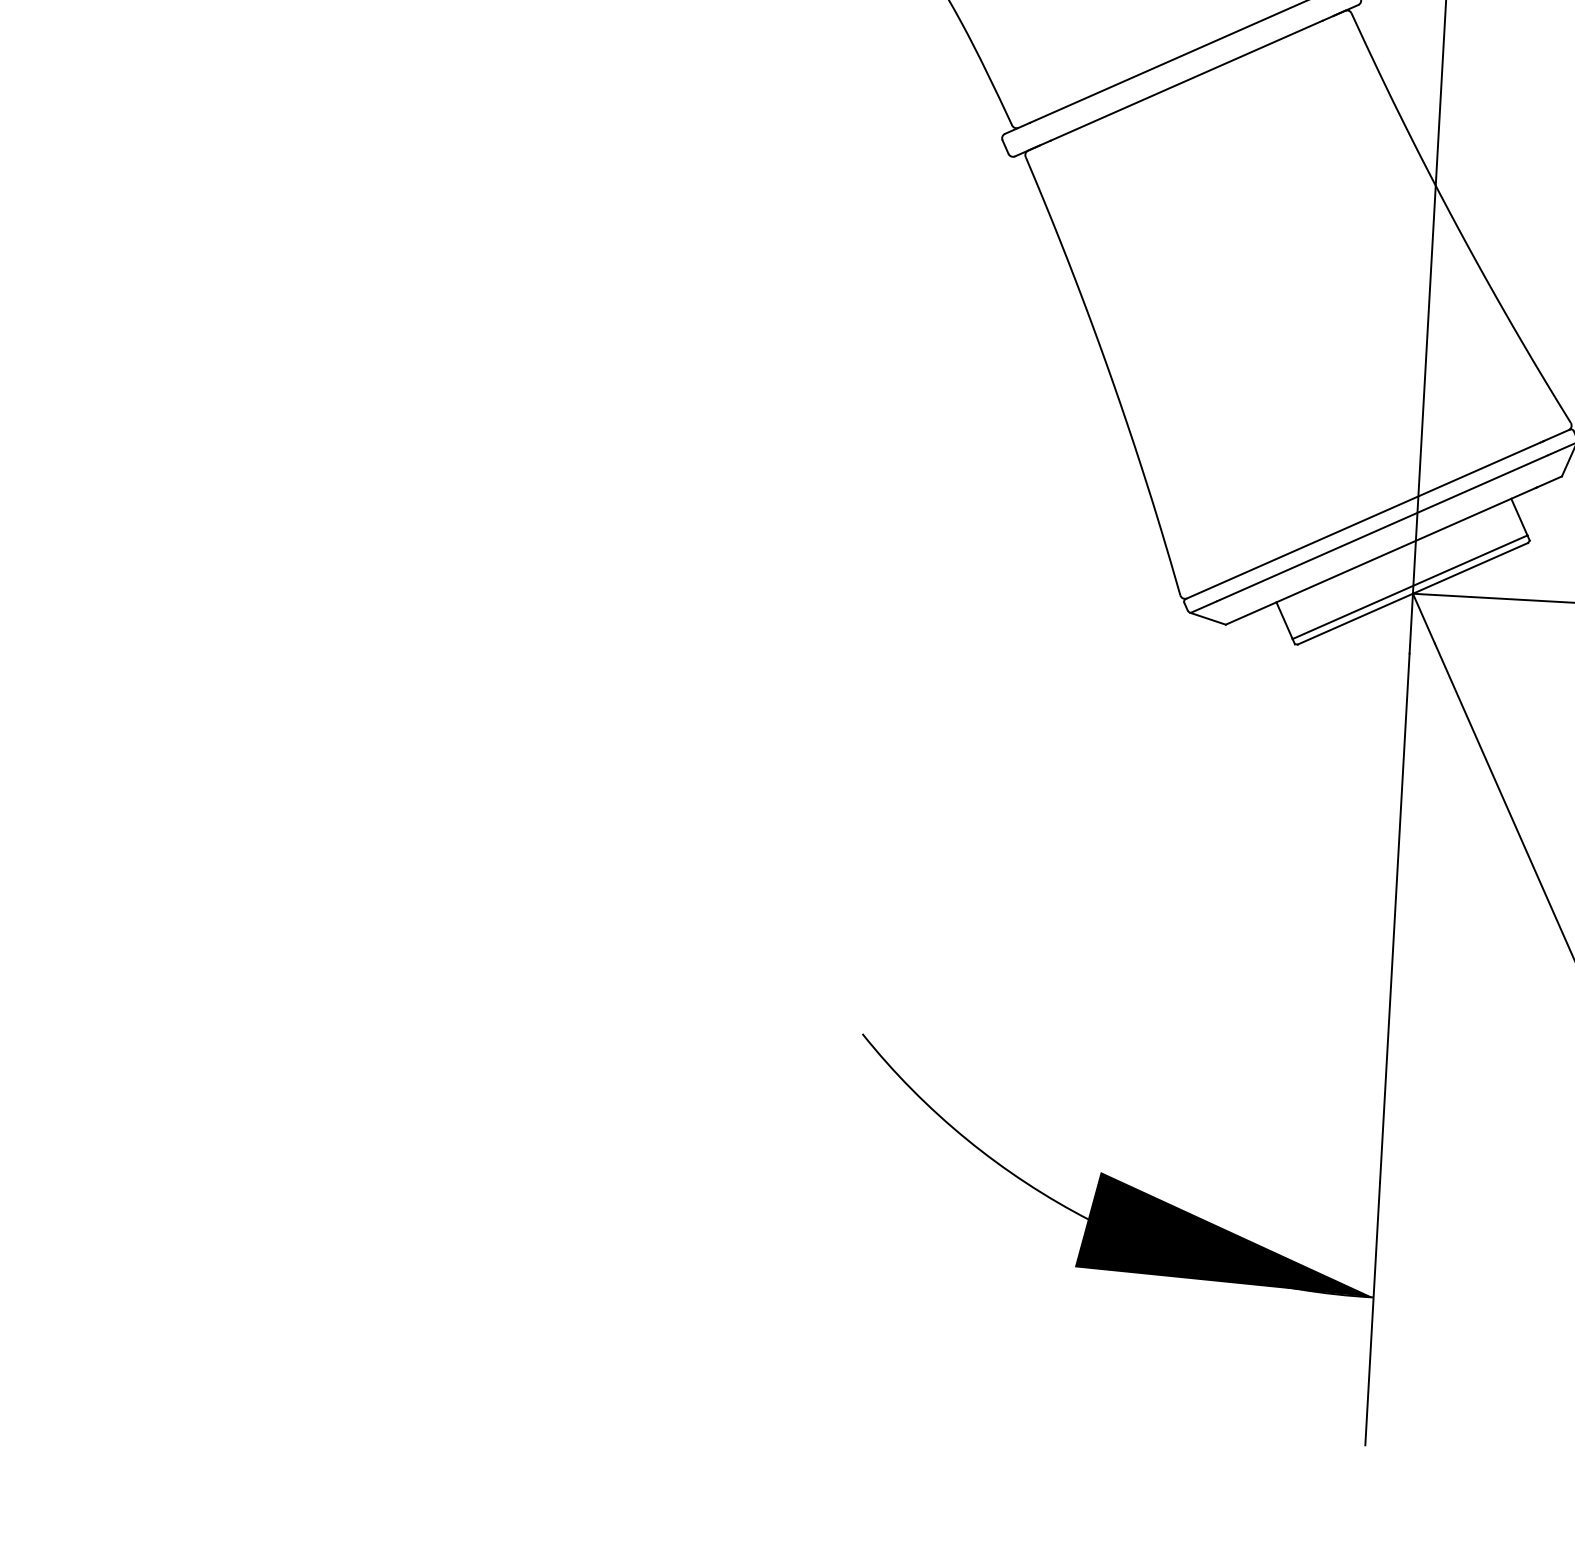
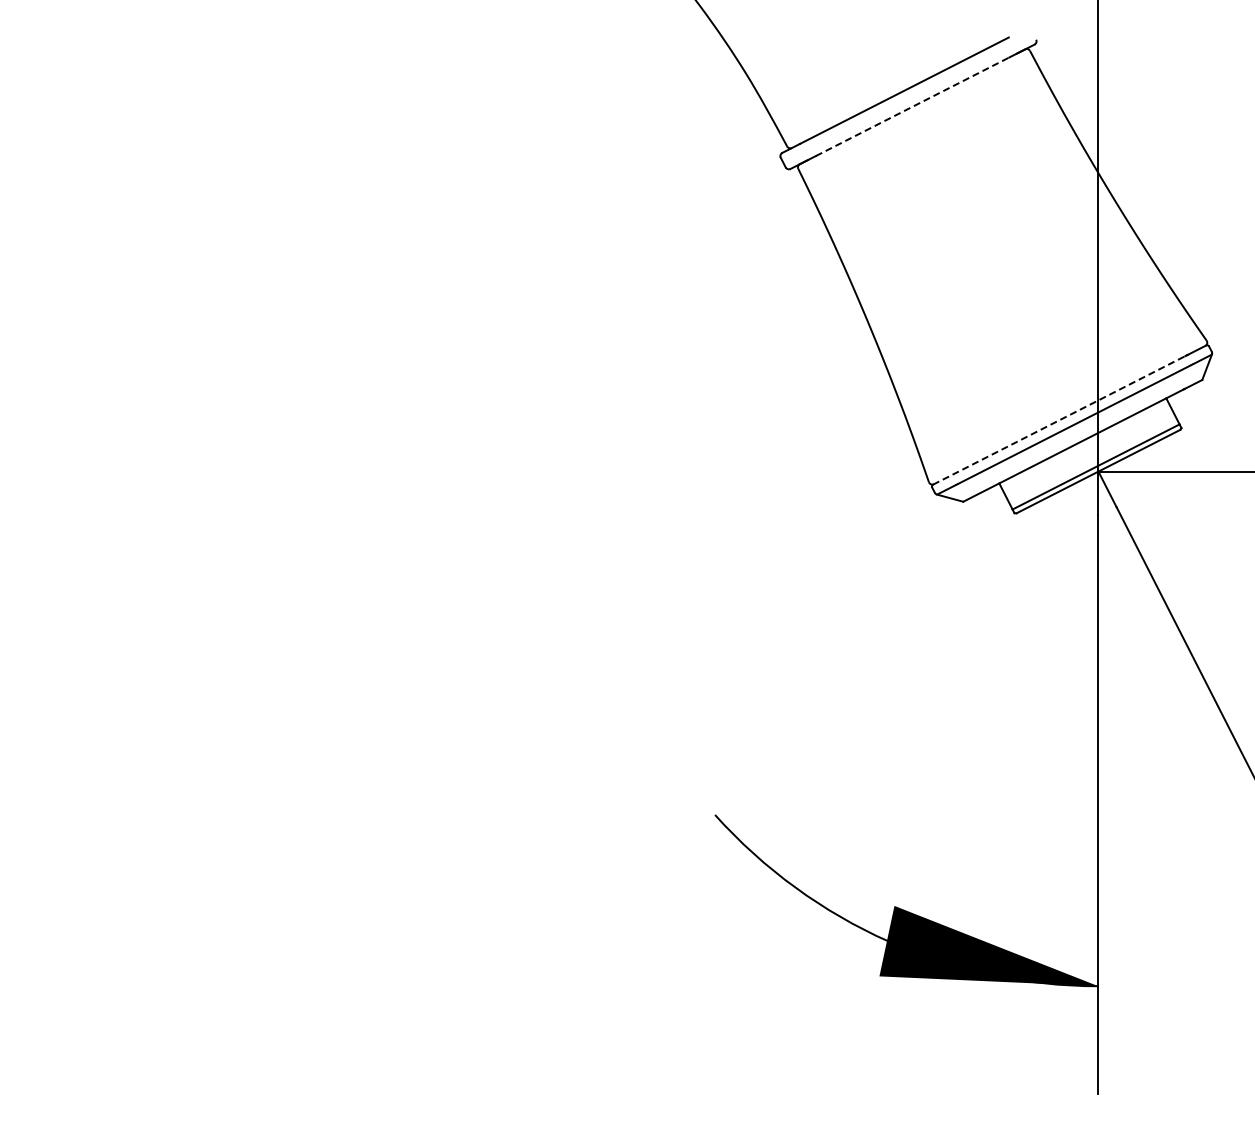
line: (1186, 80) -> (912, 106), solid -> dashed
line: (1363, 520) -> (1059, 420), solid -> dashed

